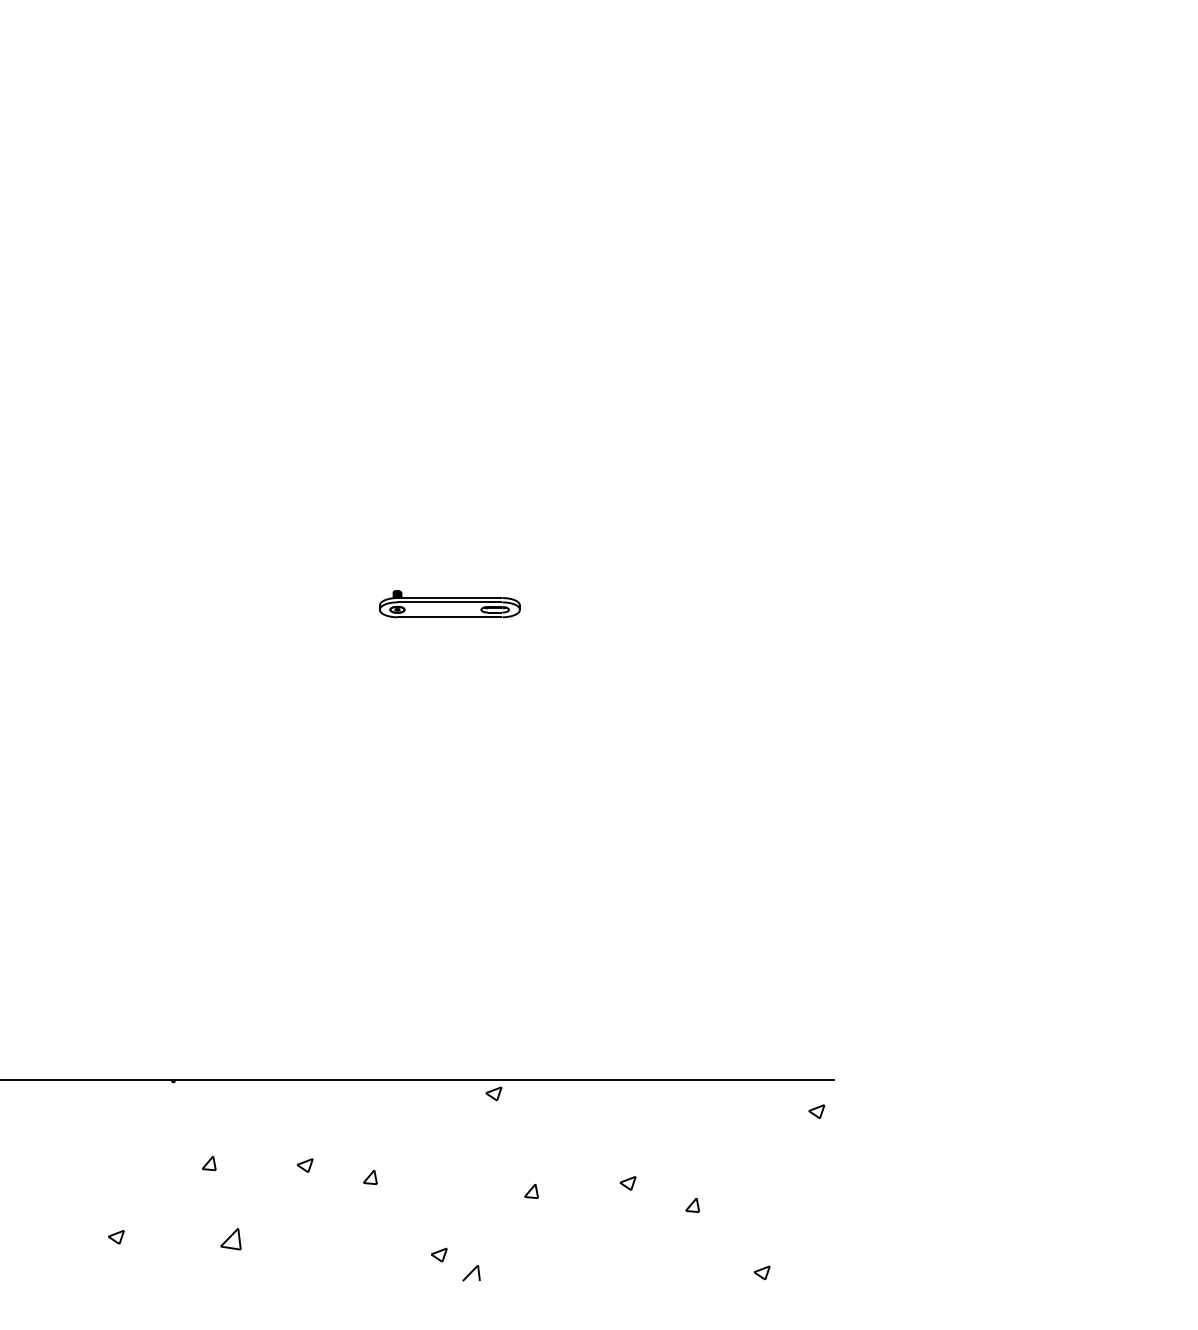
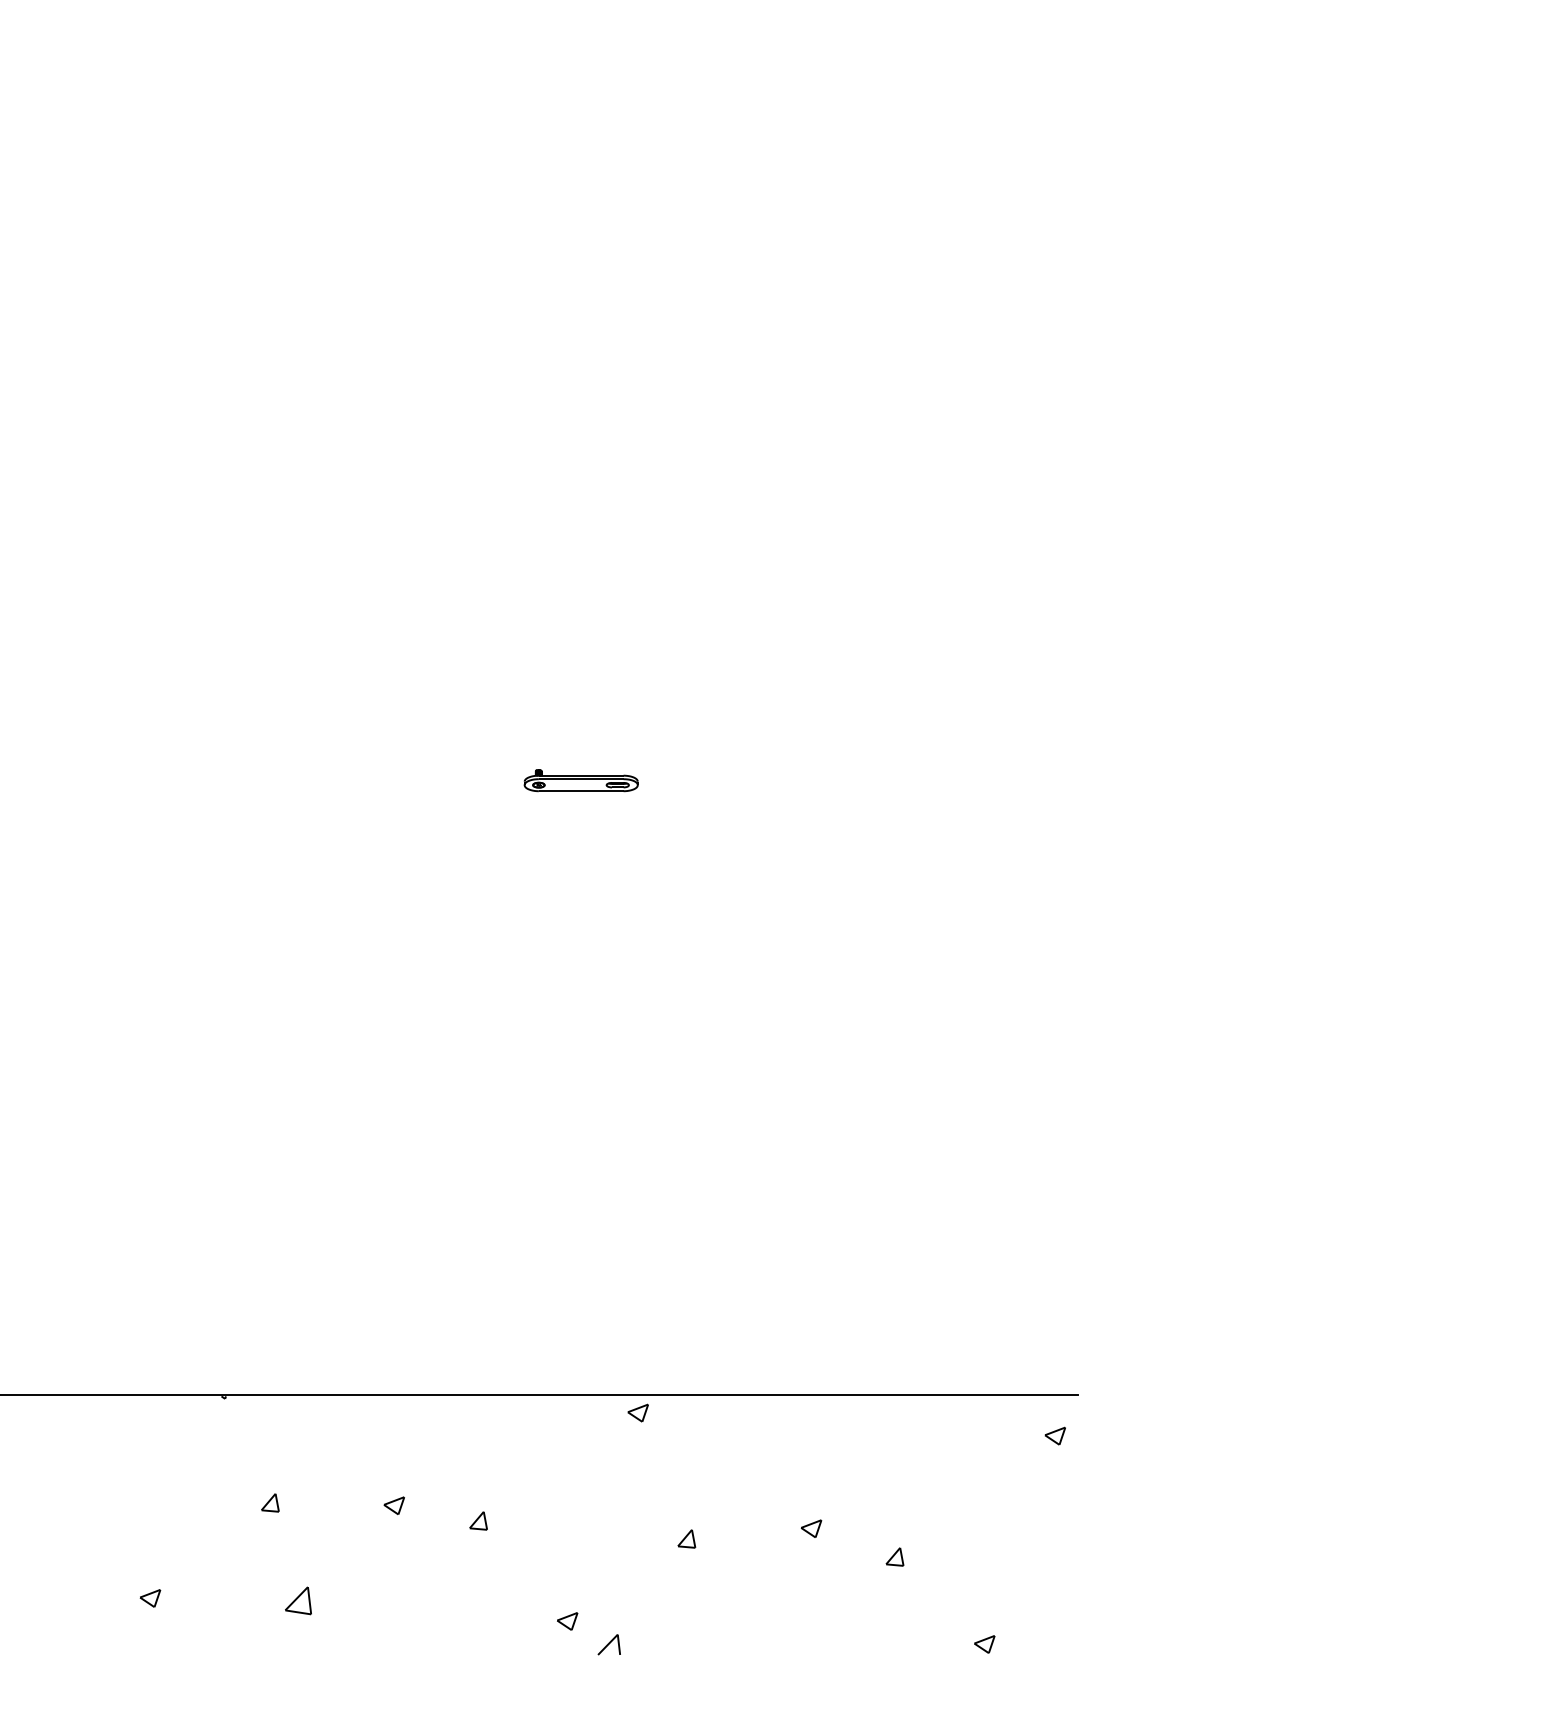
part: (449, 604) -> (580, 780), size x0.62

